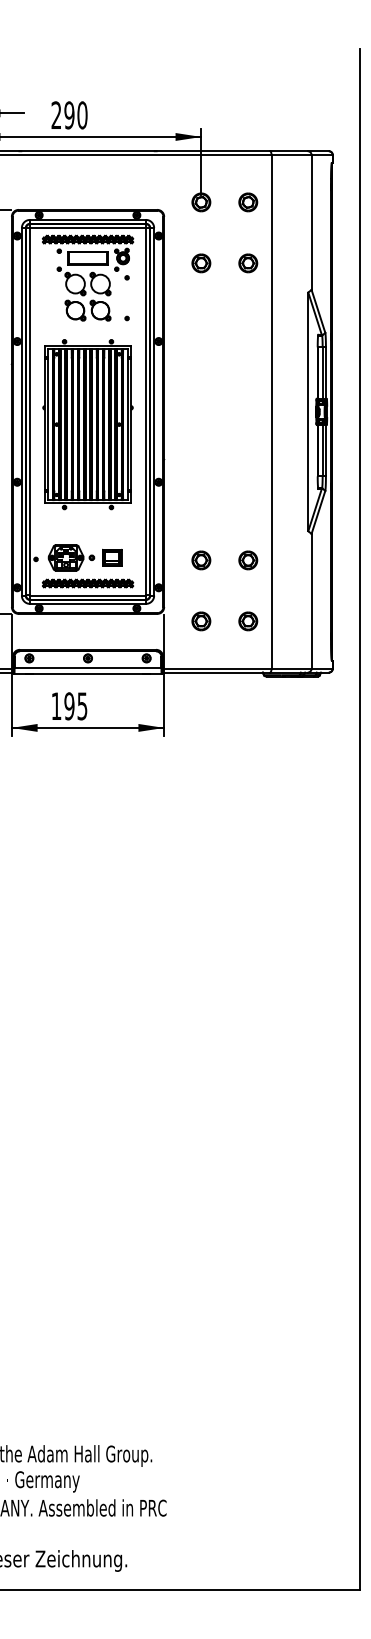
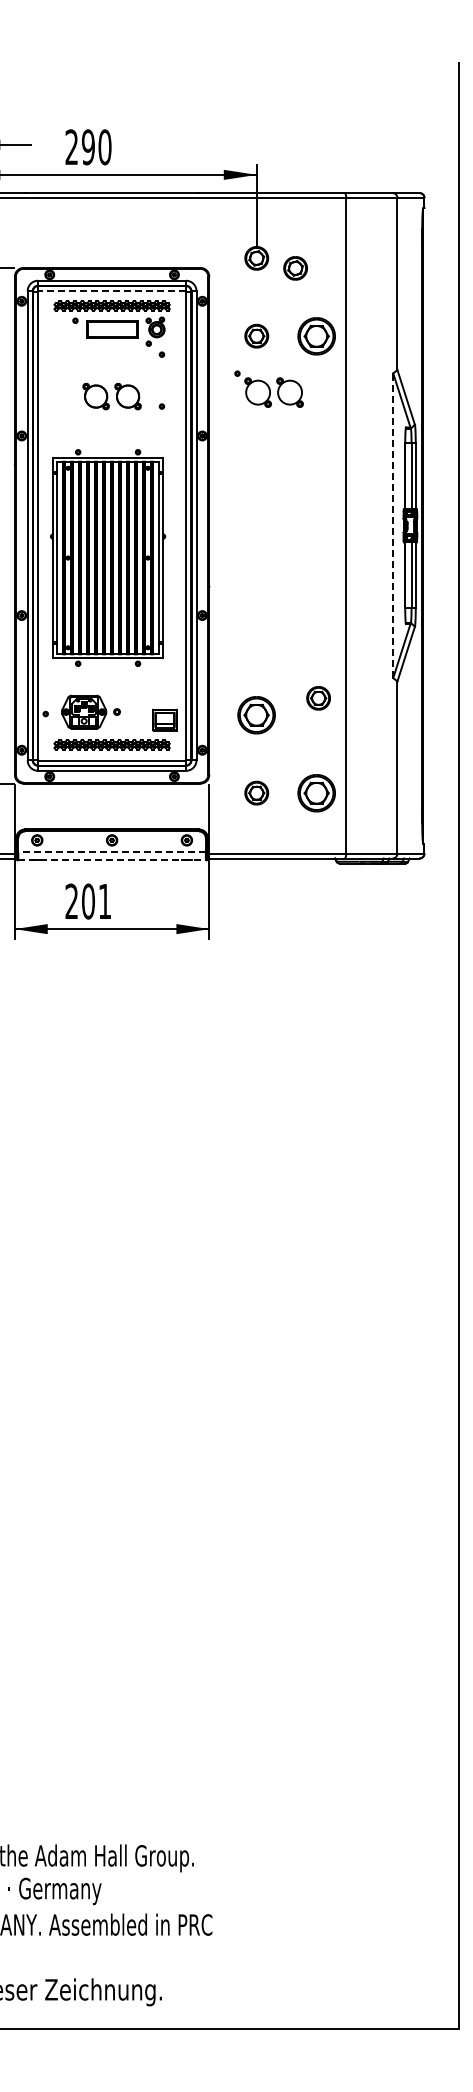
part: (248, 202) -> (295, 268), moved
line: (88, 228) -> (112, 291), solid -> dashed
part: (248, 262) -> (316, 335), size x1.6
part: (83, 280) -> (268, 388), moved
line: (308, 411) -> (393, 525), solid -> dashed
part: (88, 424) -> (108, 557), moved
part: (111, 557) -> (164, 719), moved
part: (201, 560) -> (256, 715), size x1.6
part: (248, 560) -> (318, 698), moved
part: (248, 620) -> (316, 792), size x1.6
line: (88, 667) -> (112, 852), solid -> dashed
line: (88, 674) -> (112, 860), solid -> dashed
text: (69, 706) -> (88, 901), 195 -> 201

